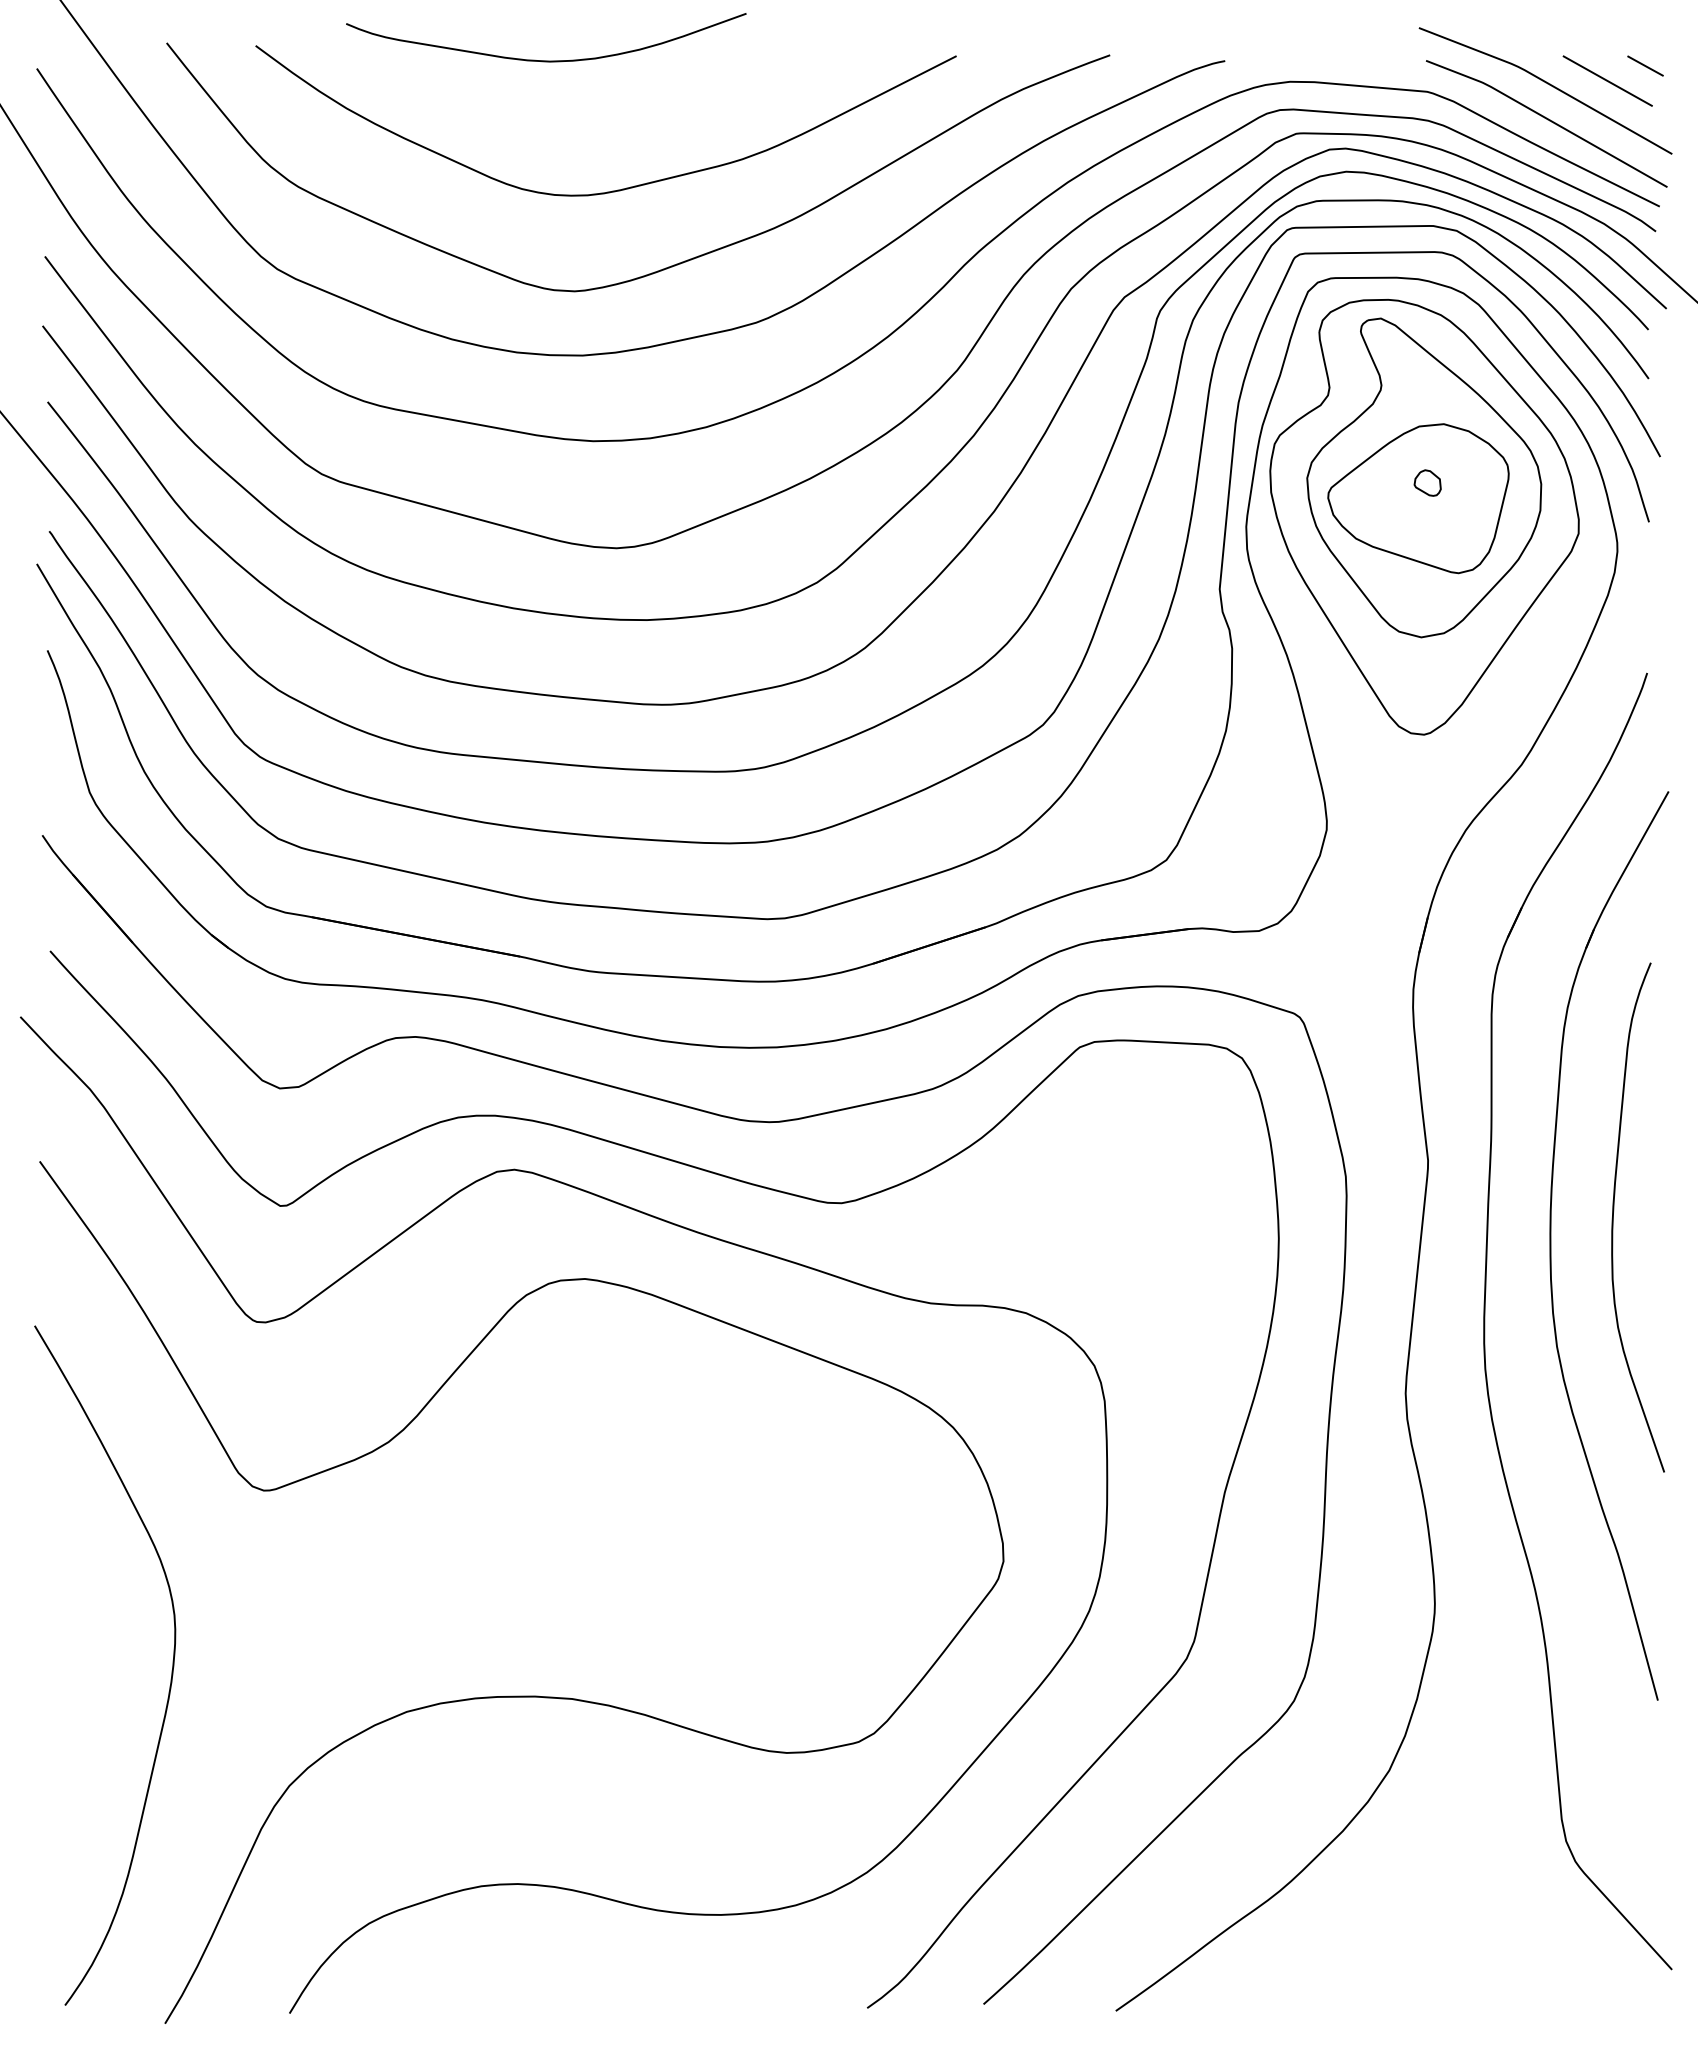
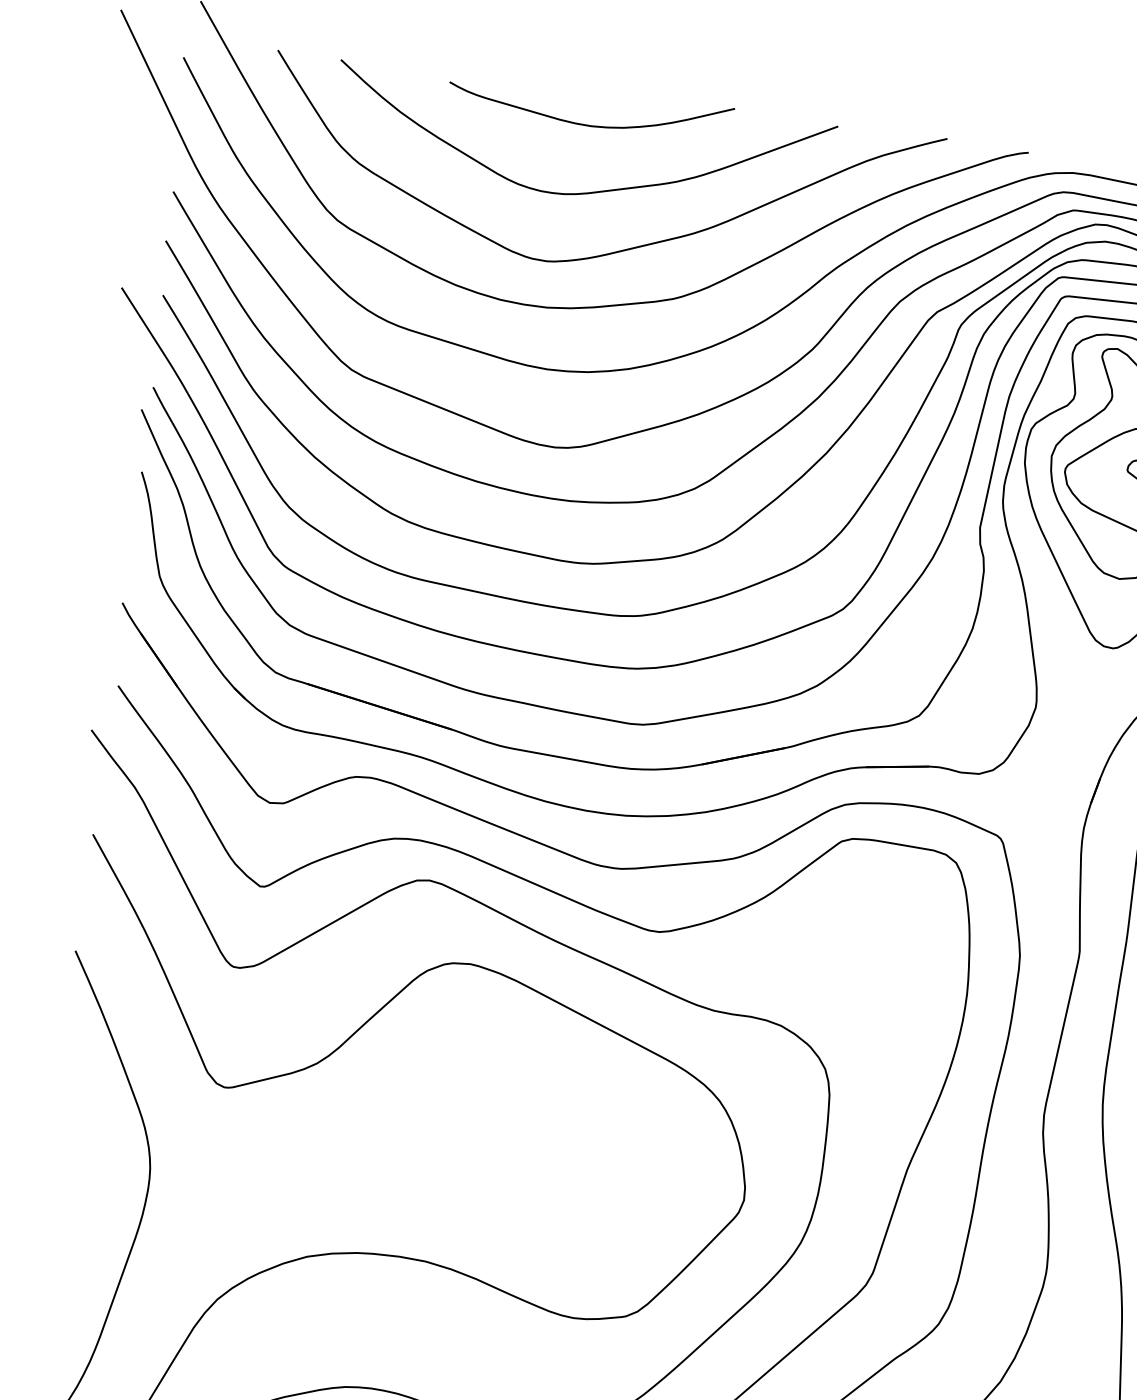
curve: (546, 60) -> (588, 125), moved

